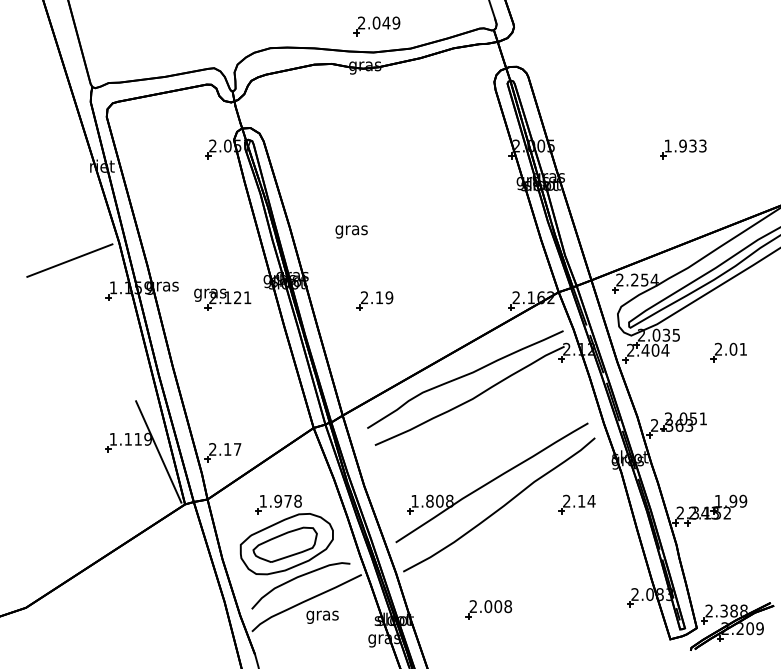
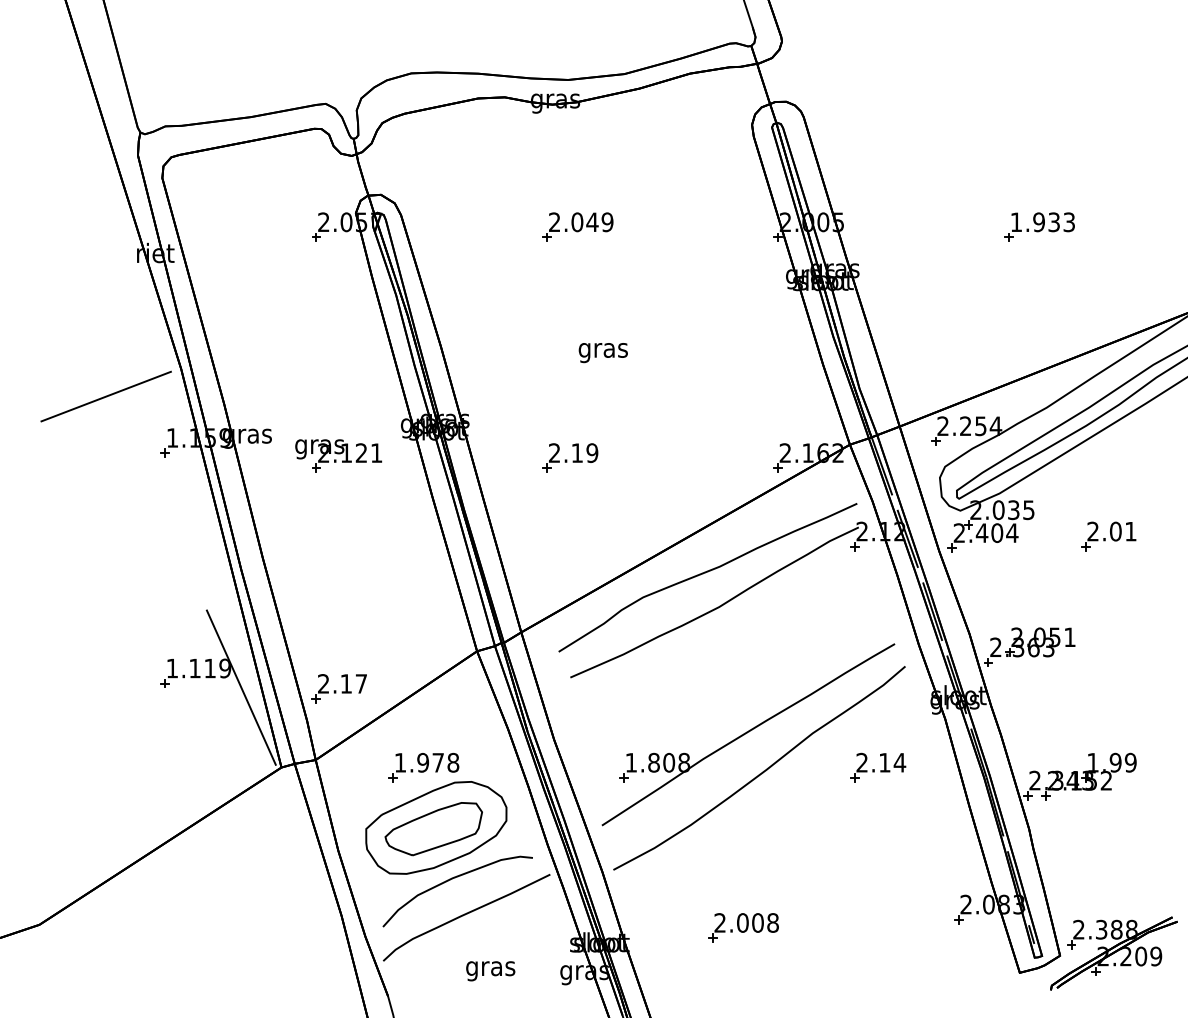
part: (376, 26) -> (577, 227), moved
text: (351, 231) -> (603, 352), moved
text: (322, 616) -> (490, 969), moved

